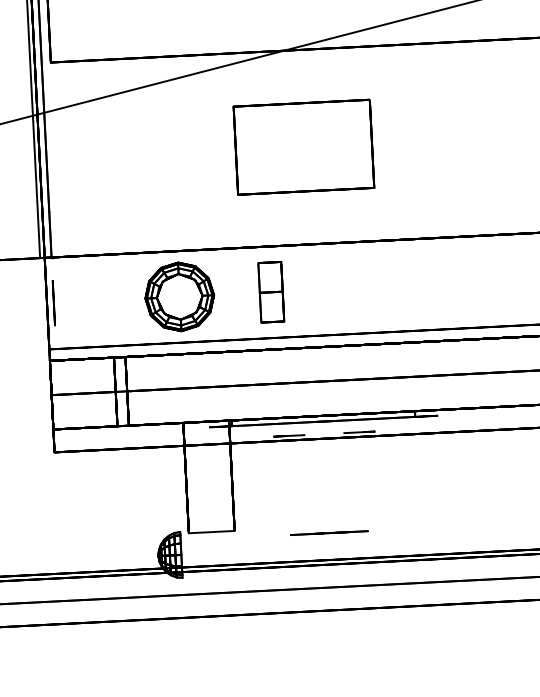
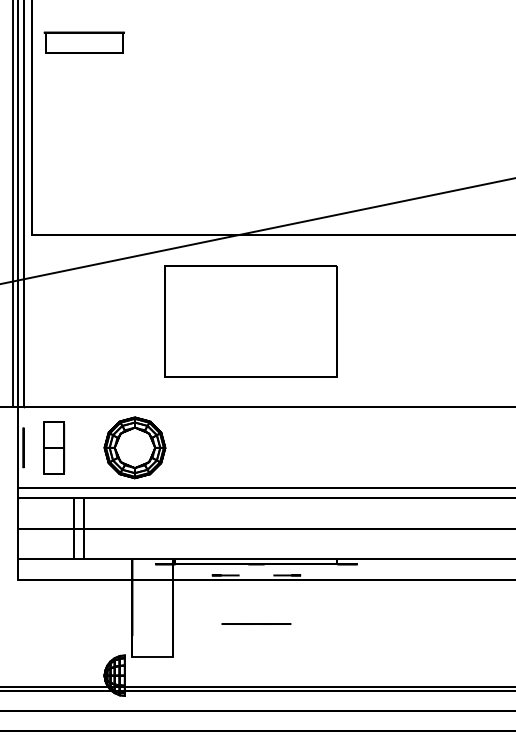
part: (303, 147) -> (250, 321), size x1.43
part: (271, 291) -> (54, 447), moved
line: (329, 532) -> (256, 623), moved

